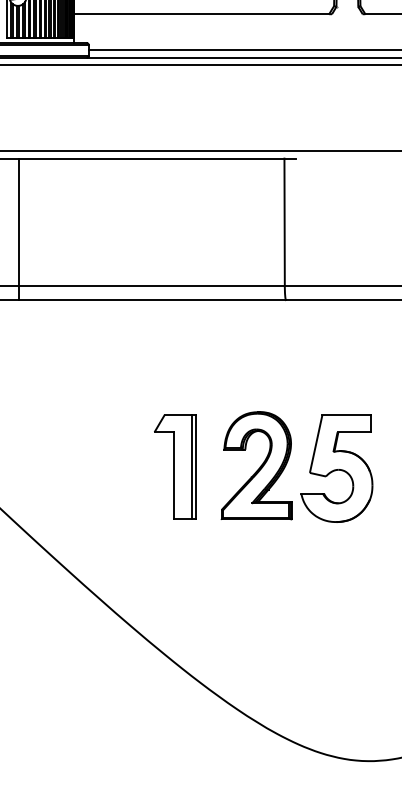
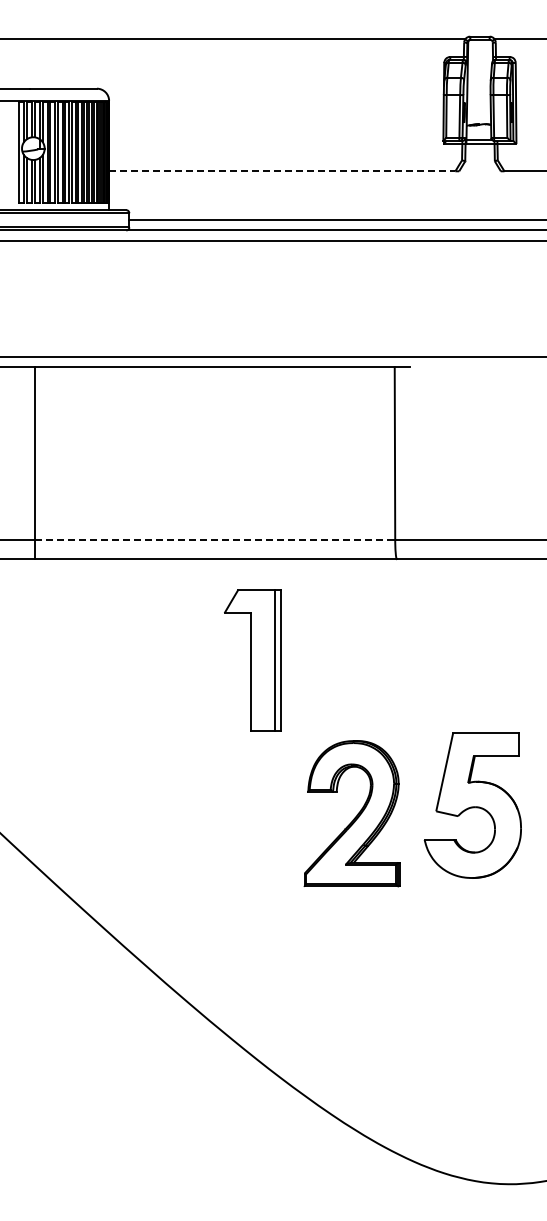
line: (201, 14) -> (282, 171), solid -> dashed
line: (152, 285) -> (215, 539), solid -> dashed
part: (256, 465) -> (351, 813), moved
part: (175, 467) -> (252, 660), moved
part: (336, 468) -> (472, 805), moved

